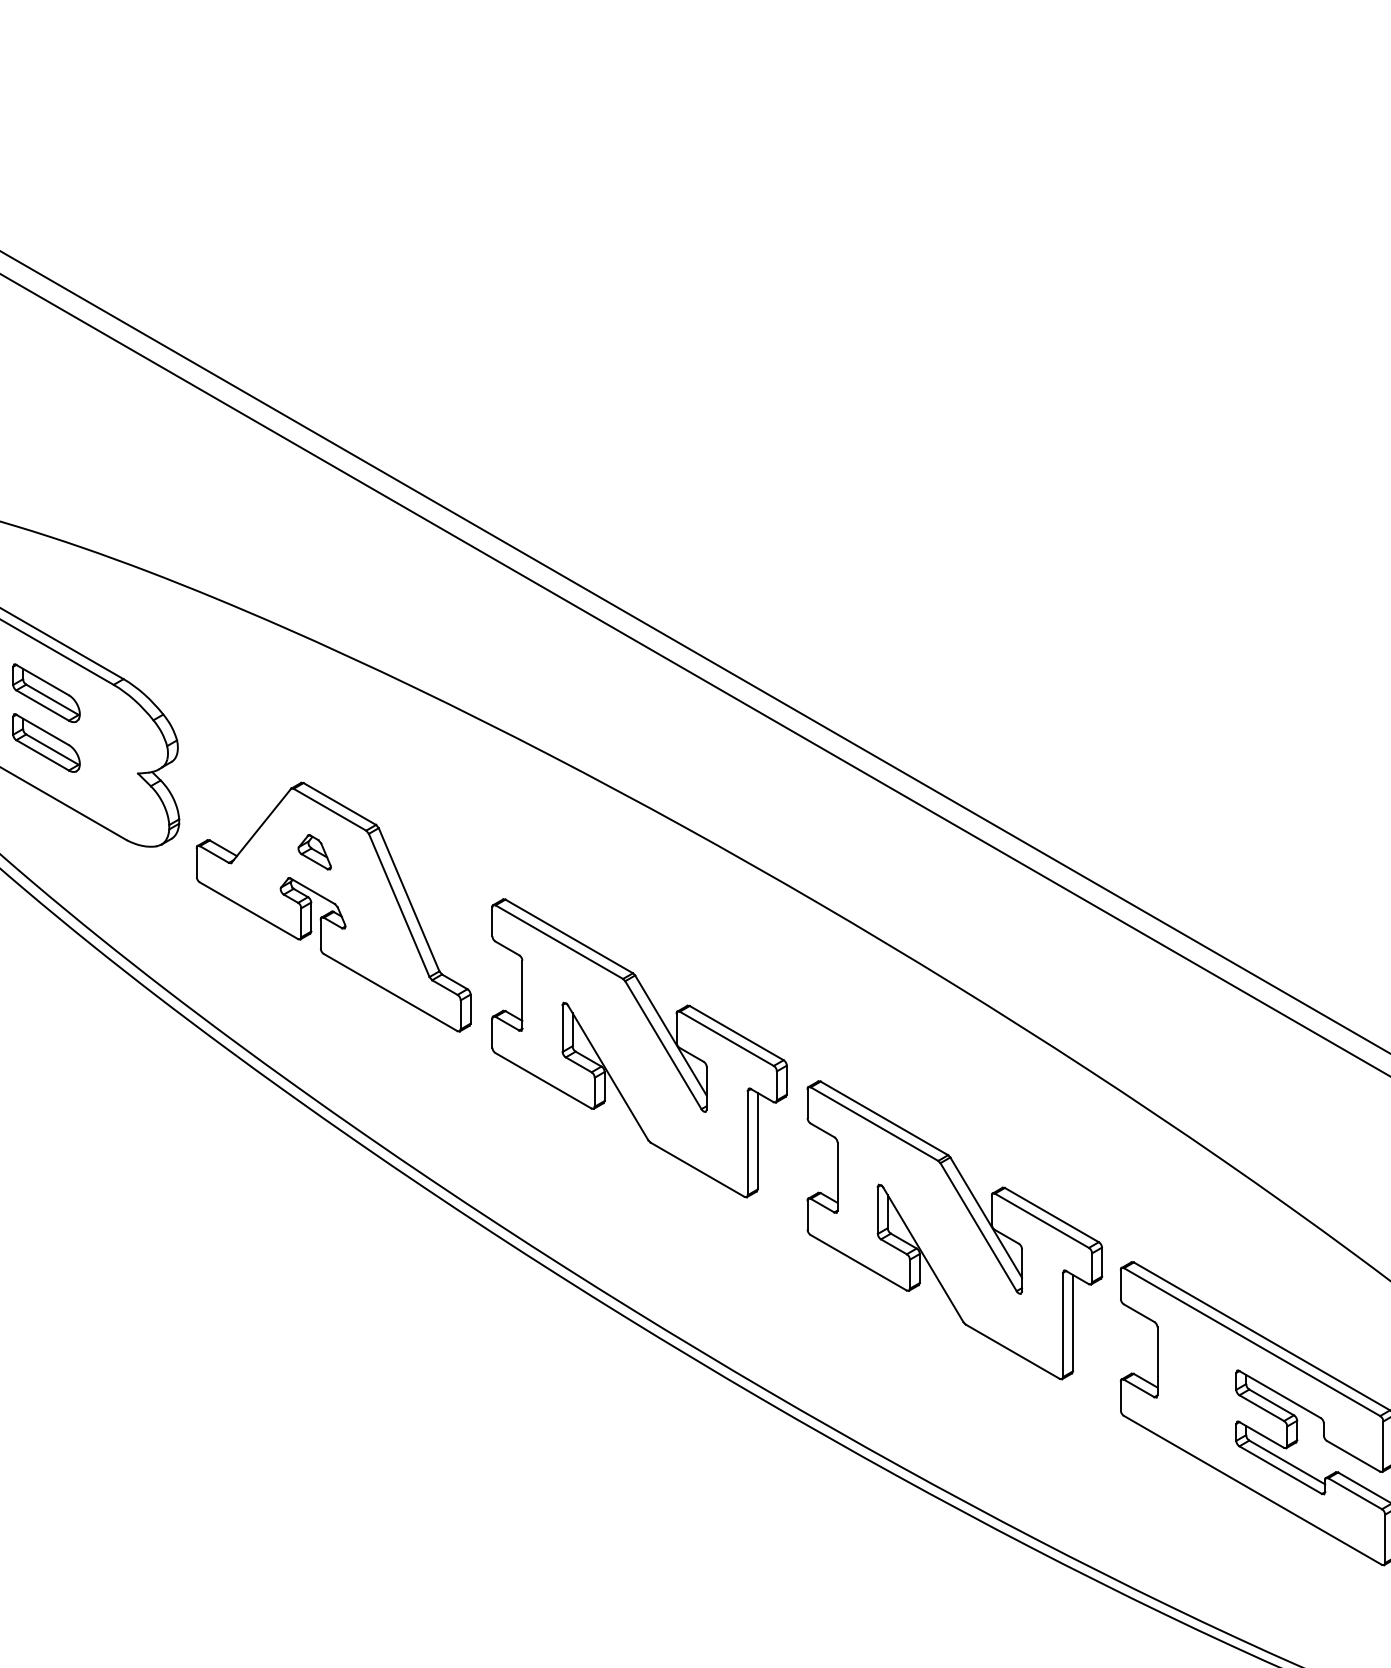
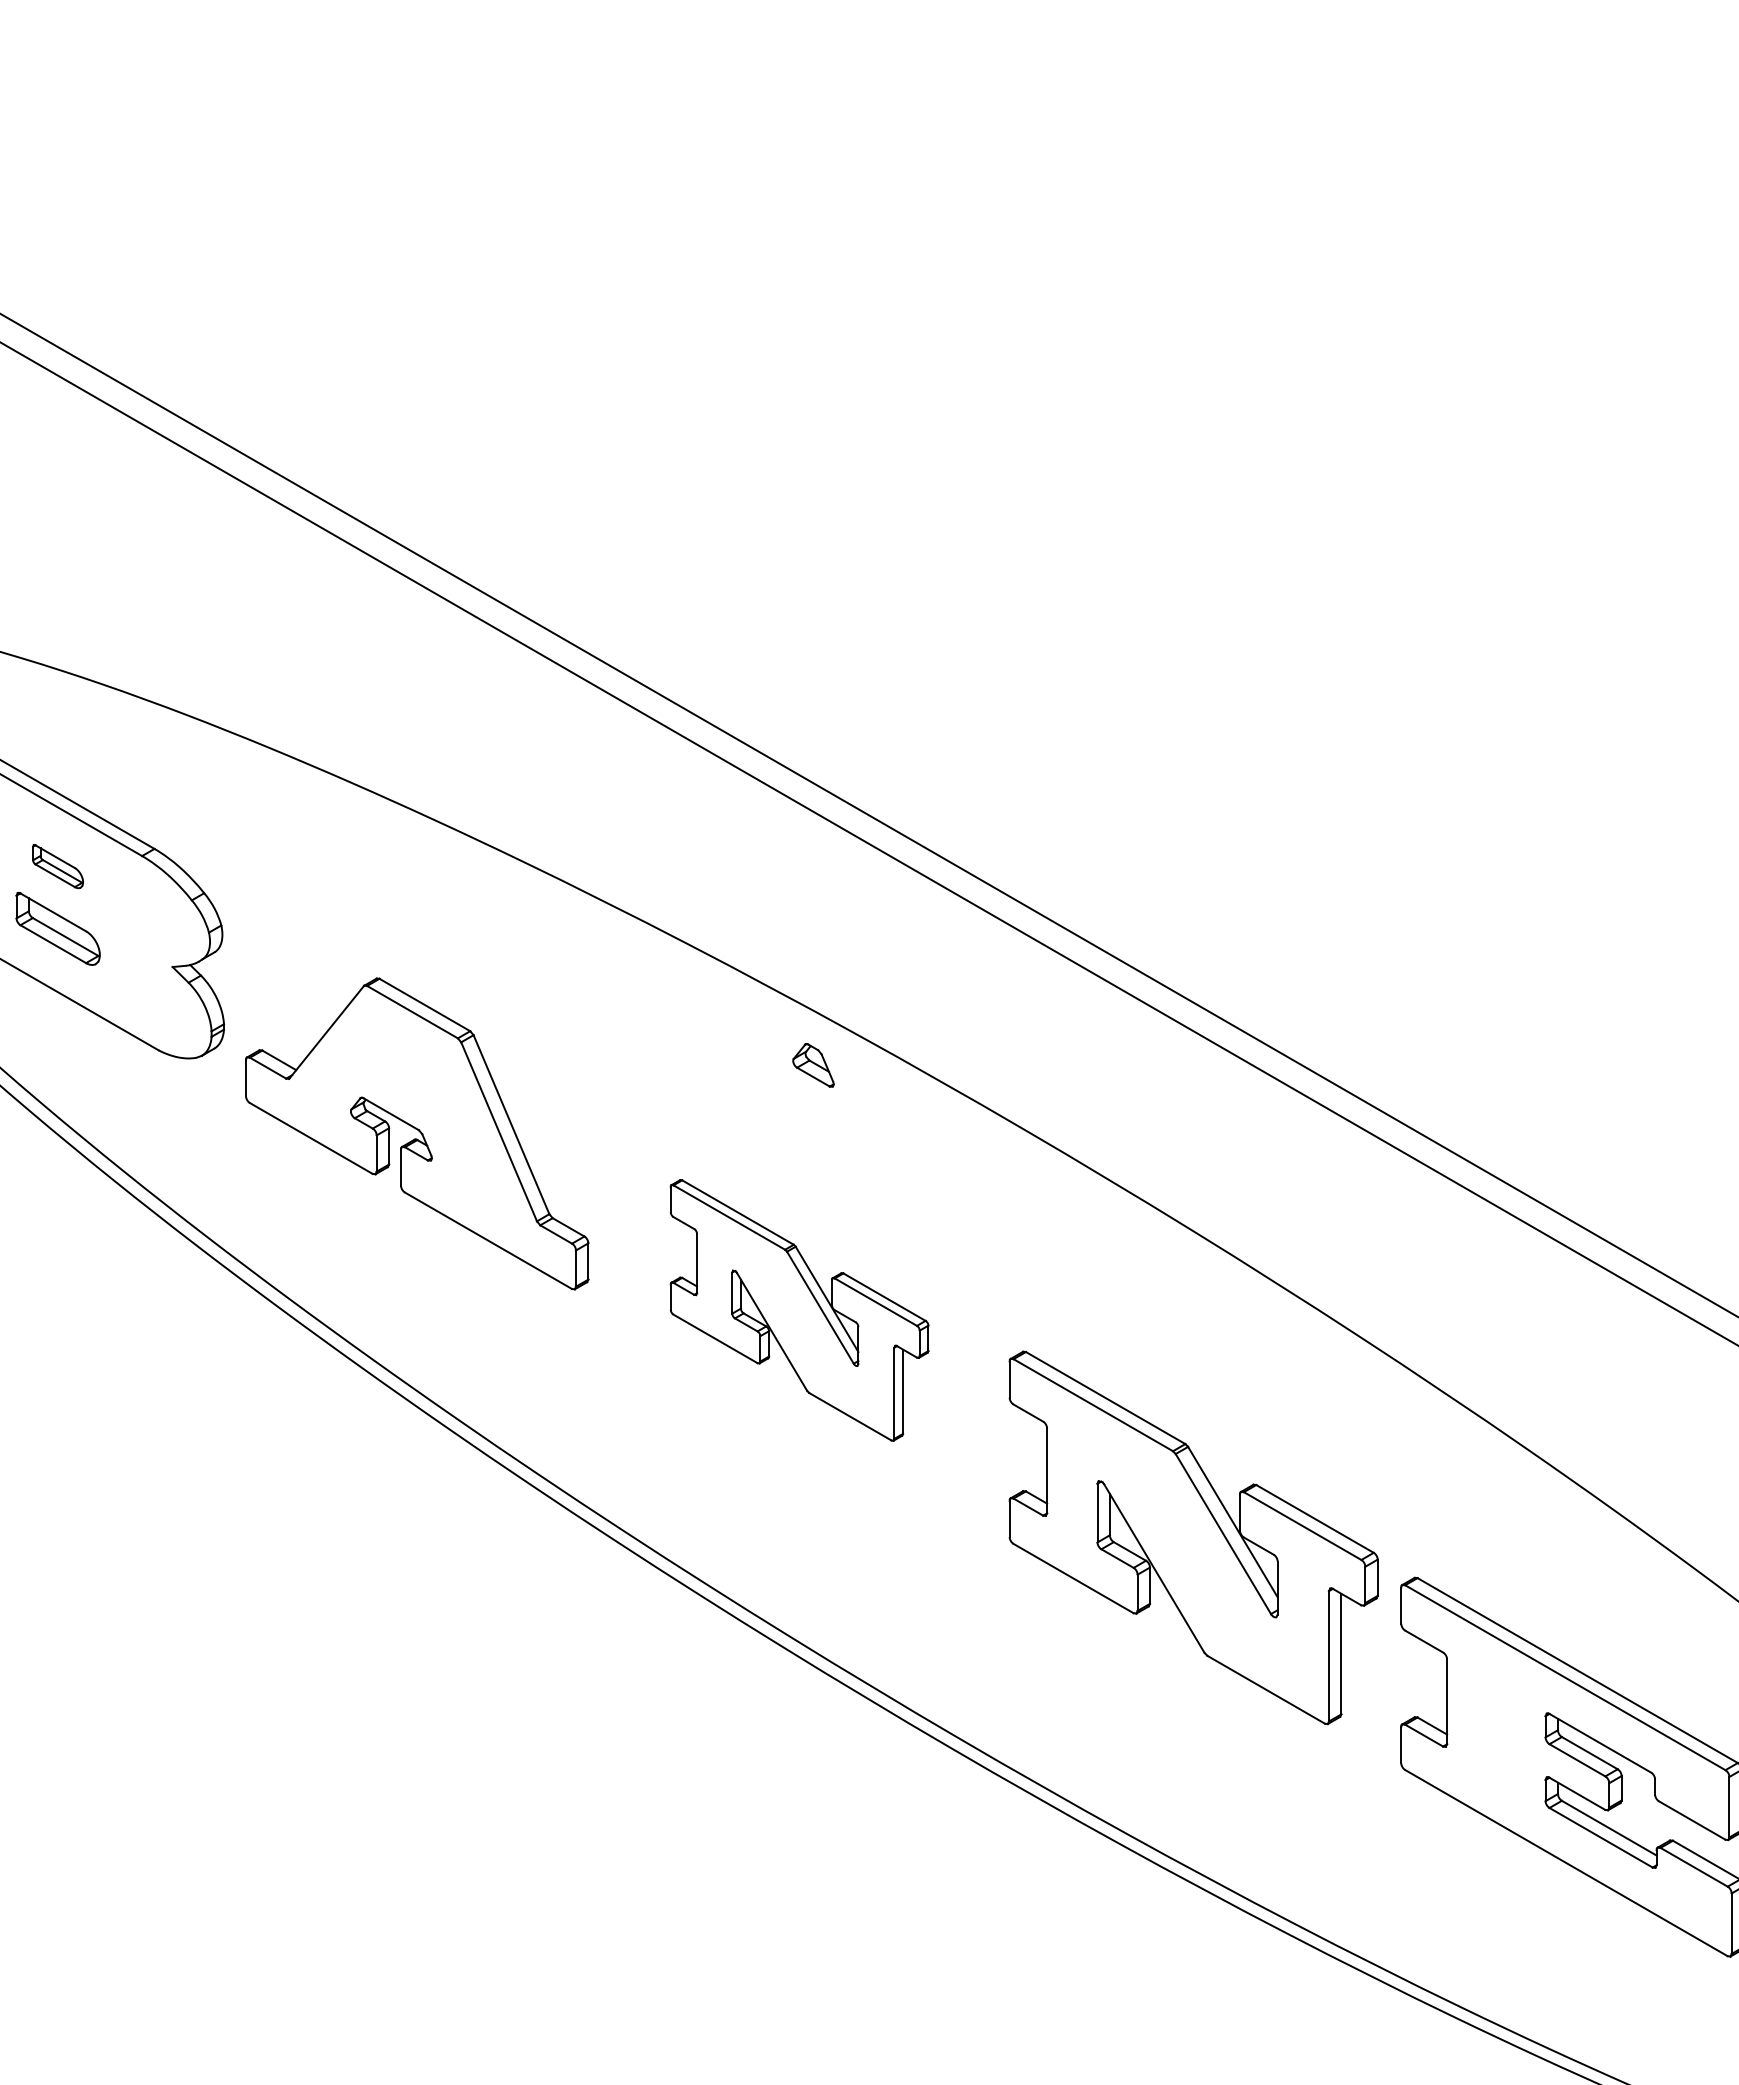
part: (45, 693) -> (57, 866), size x0.6
part: (314, 852) -> (813, 1065), moved
part: (639, 1048) -> (799, 1310), size x0.7

